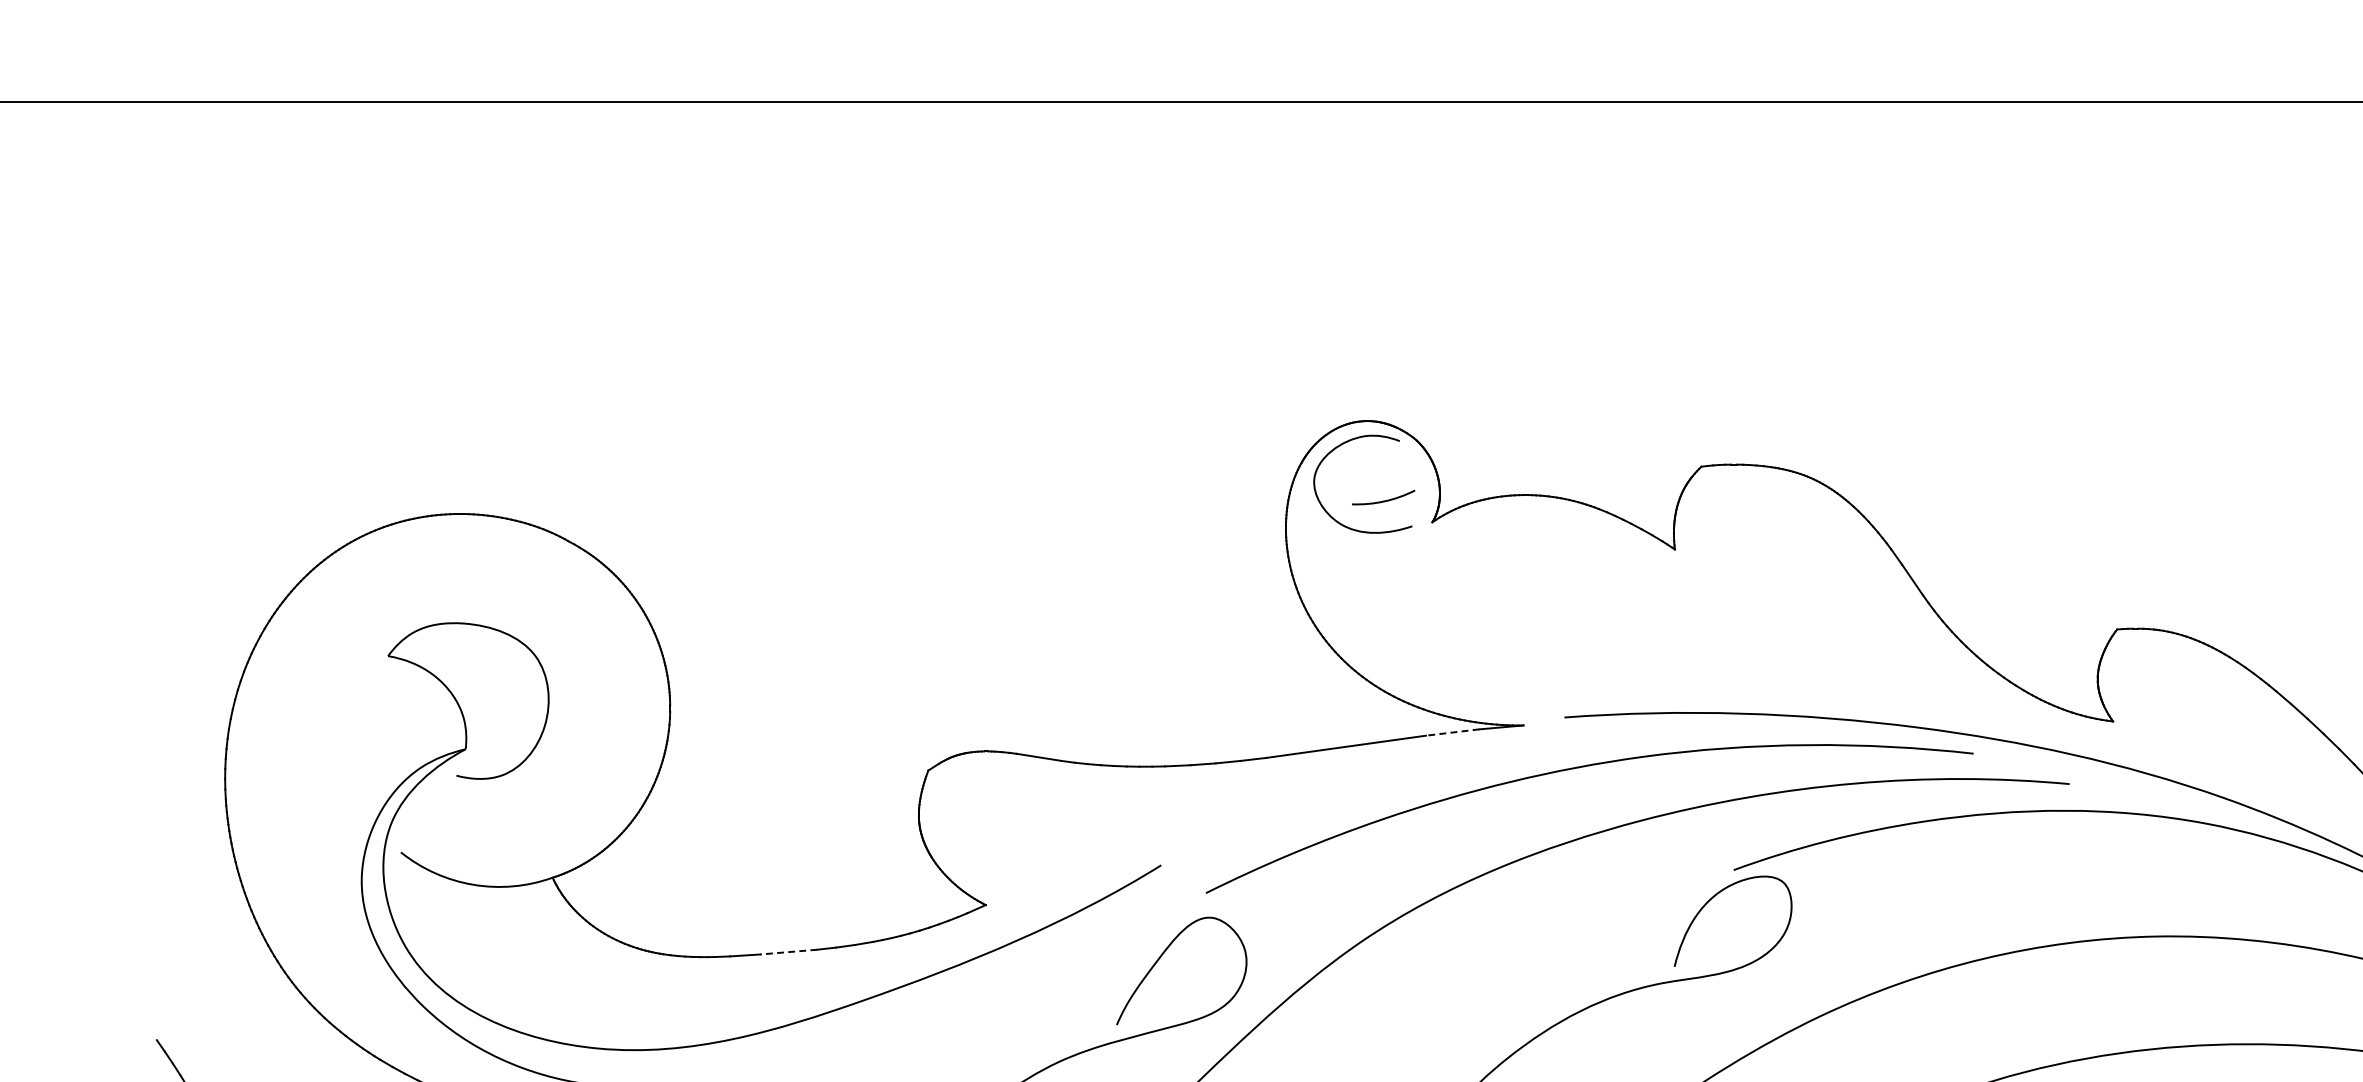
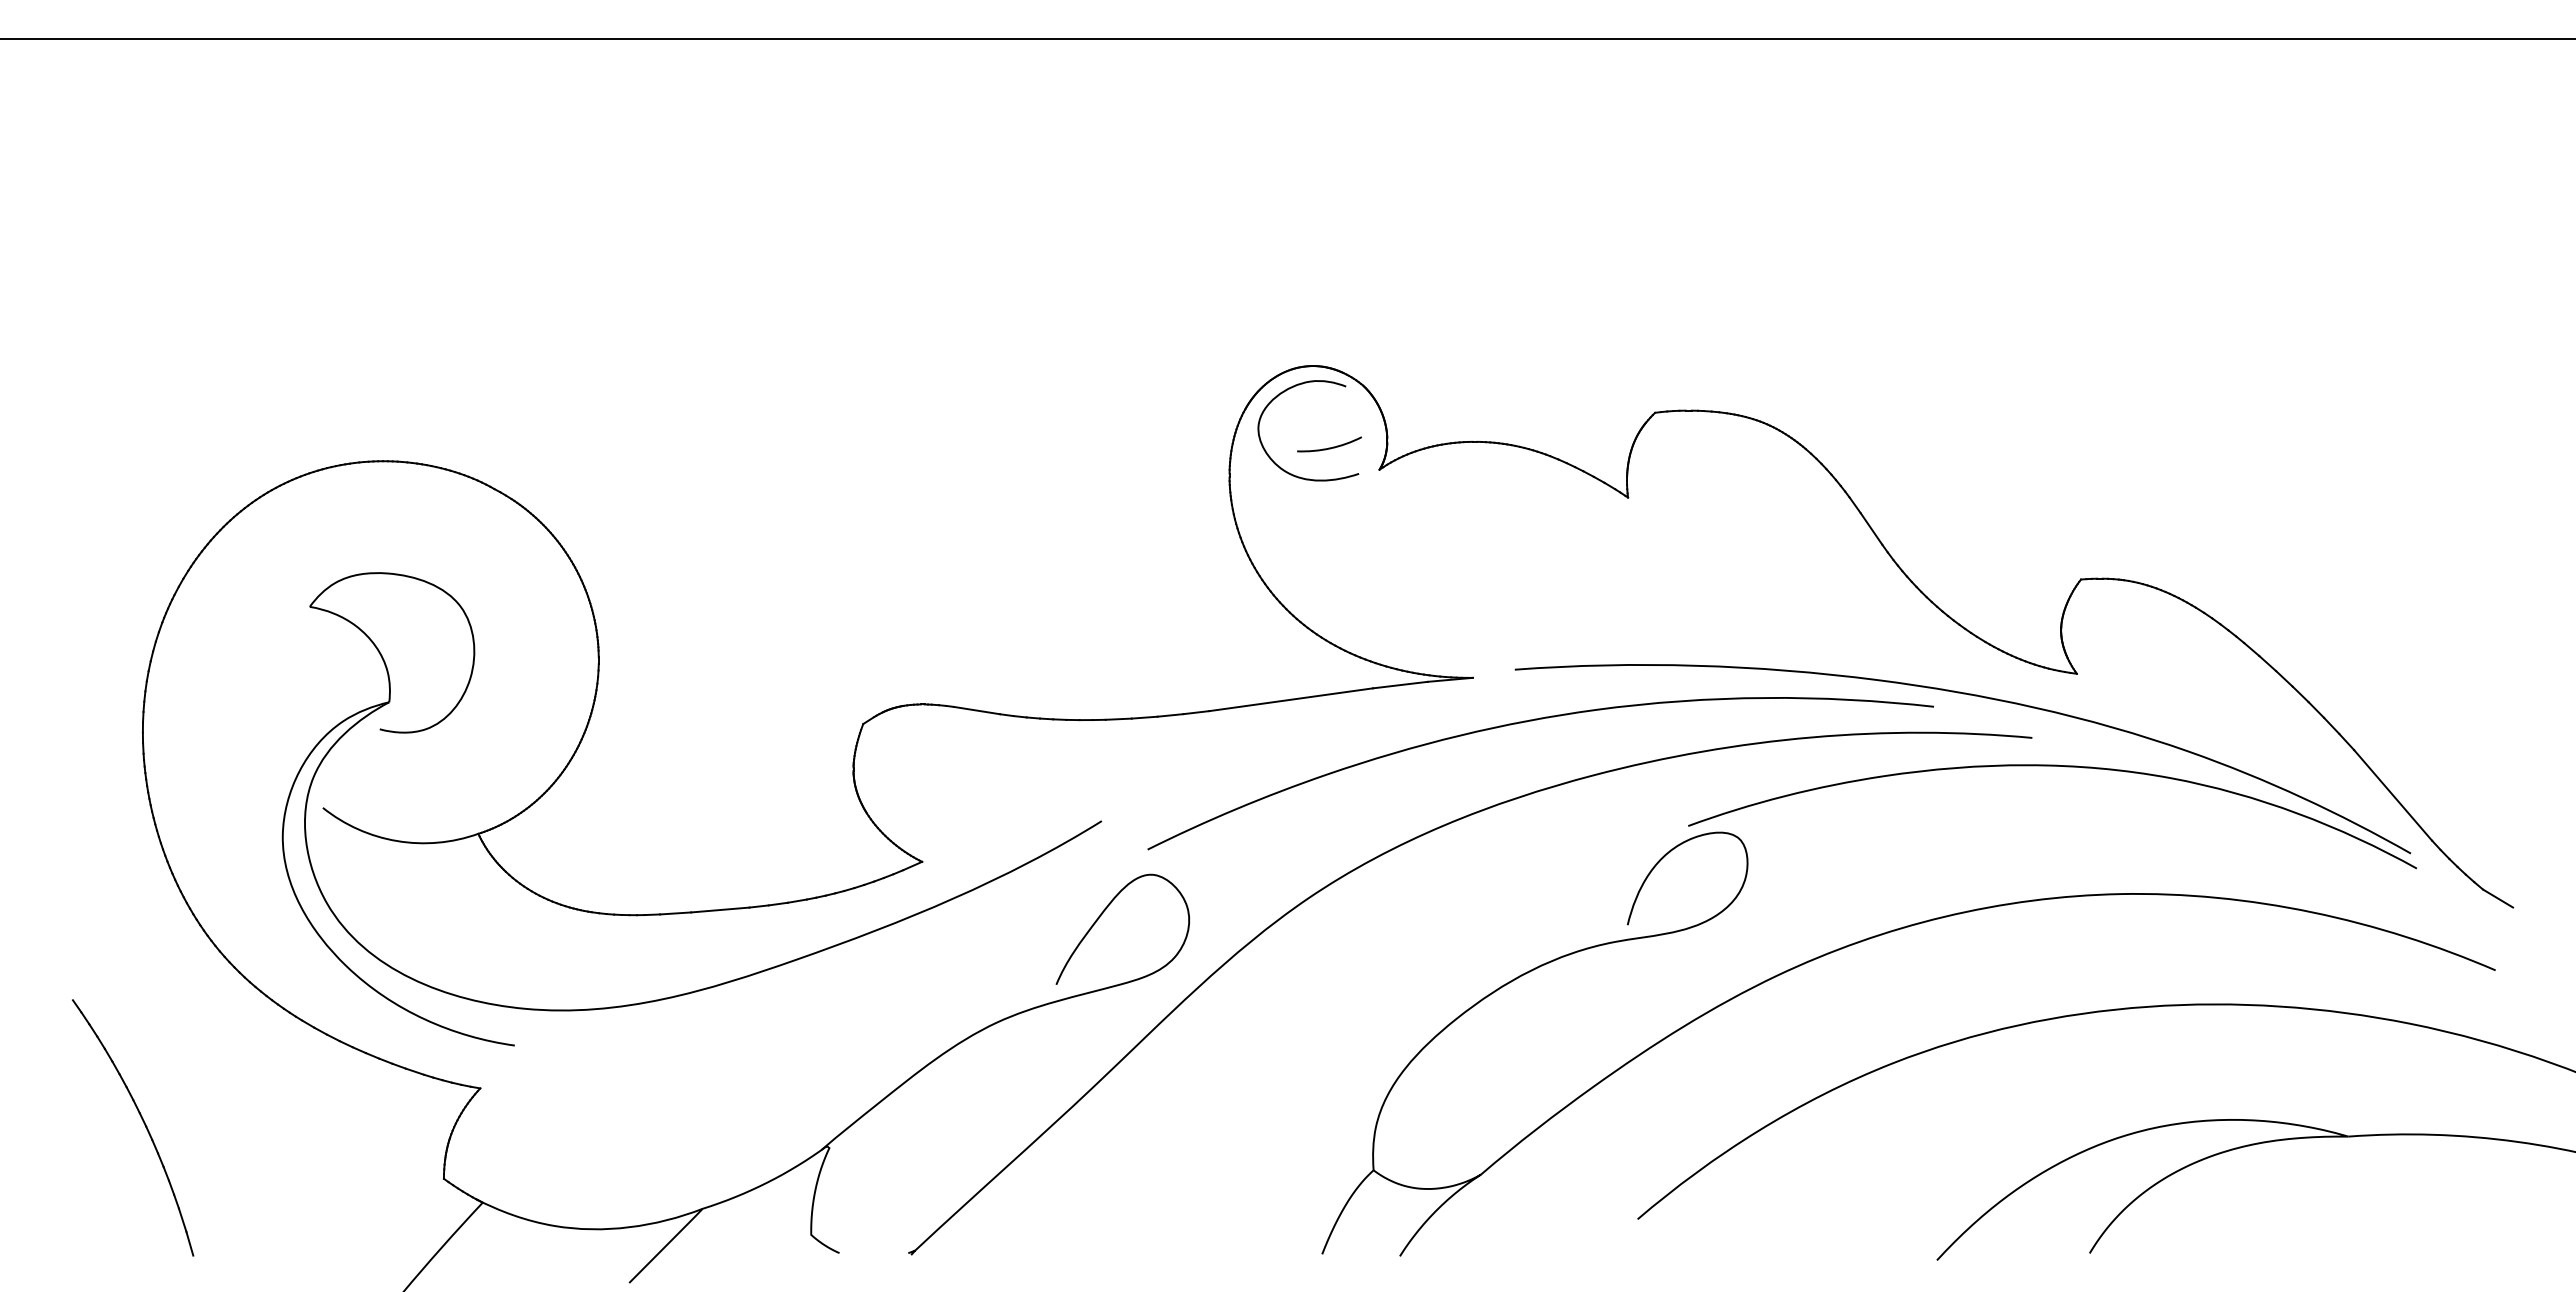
line: (1452, 732) -> (1400, 685), dashed -> solid
line: (788, 952) -> (719, 910), dashed -> solid

